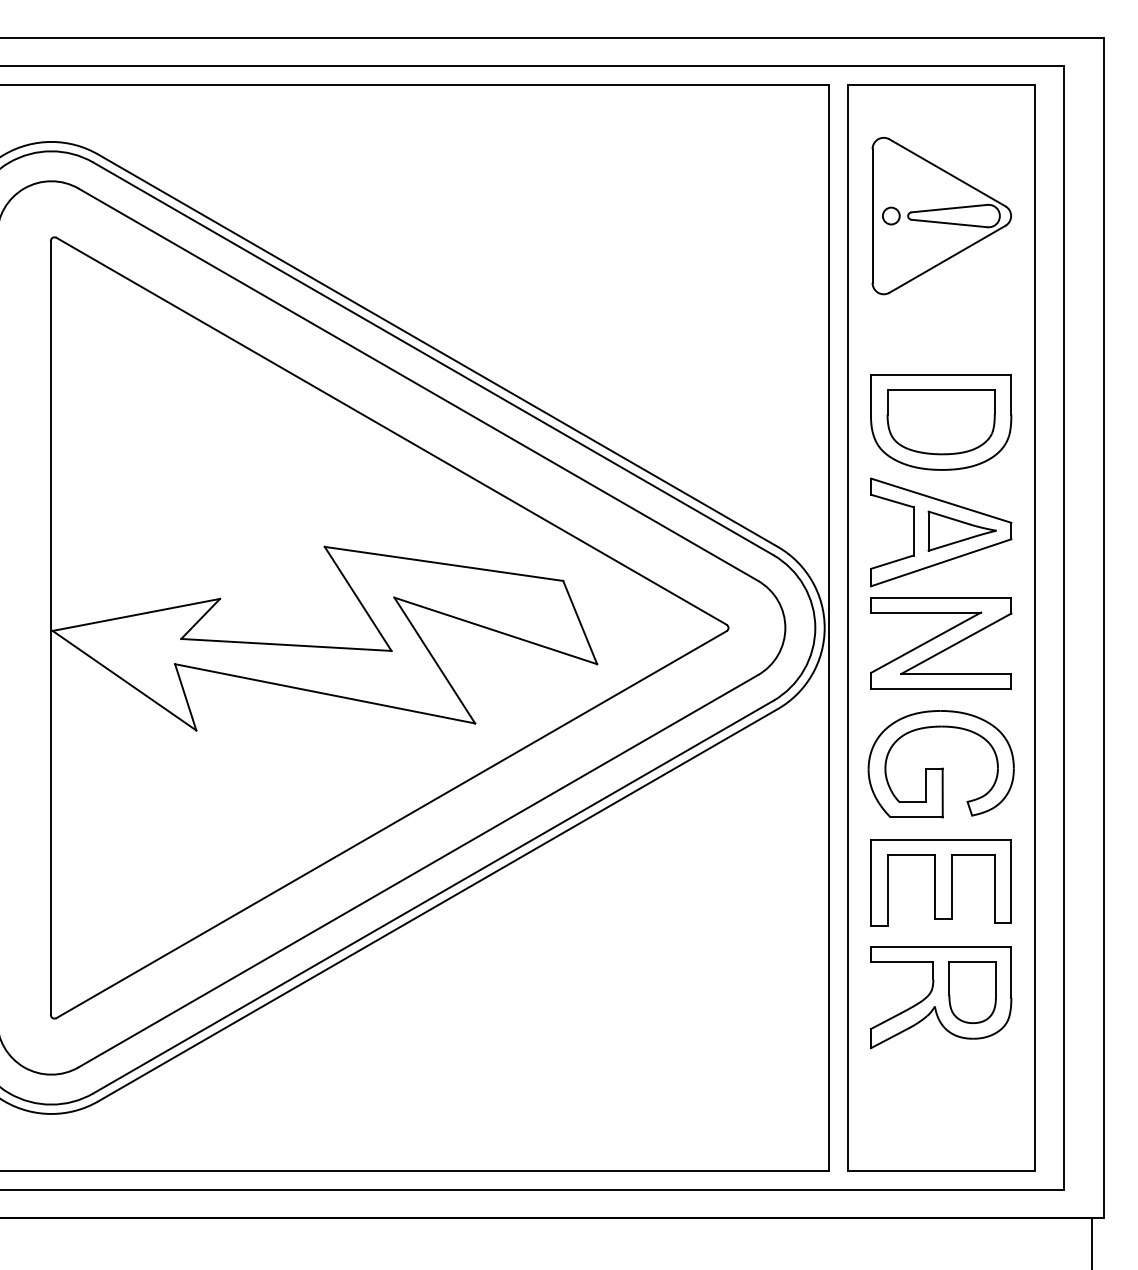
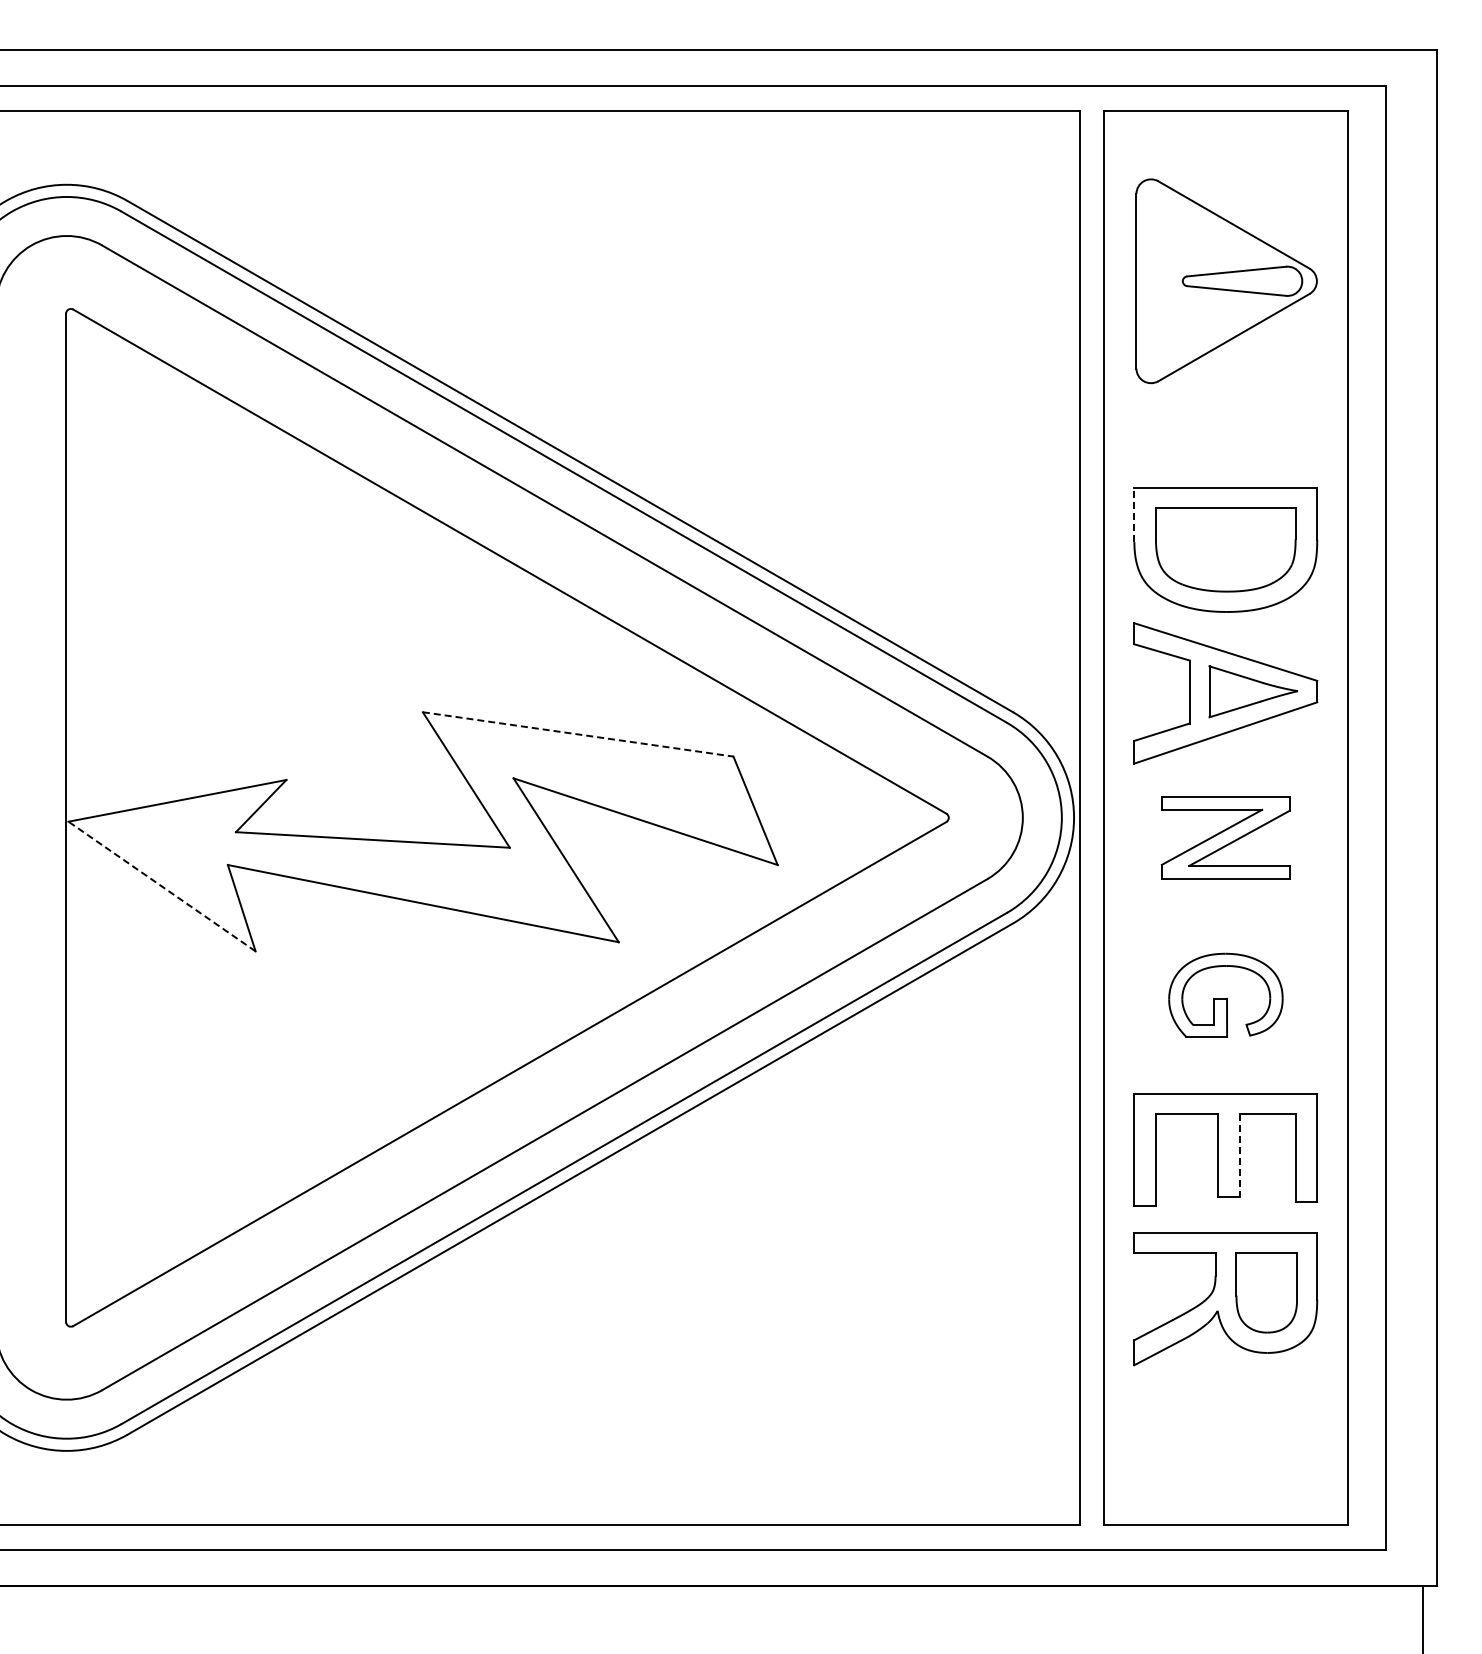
circle: (891, 216) -> (1160, 281), removed
line: (871, 395) -> (1134, 514), solid -> dashed
line: (444, 563) -> (578, 734), solid -> dashed
part: (940, 643) -> (1225, 837), size x0.7
line: (124, 680) -> (162, 886), solid -> dashed
part: (940, 764) -> (1225, 995), size x0.6
line: (951, 887) -> (1239, 1155), solid -> dashed

